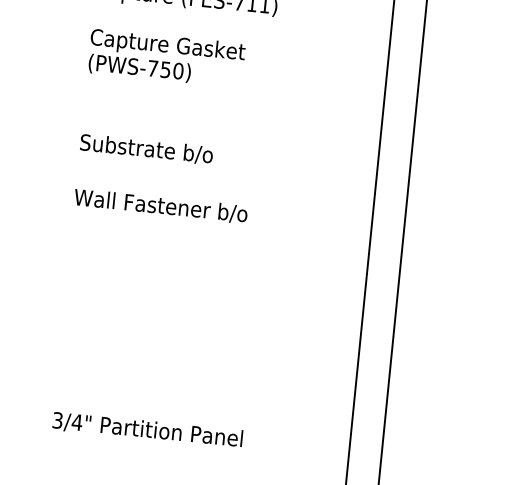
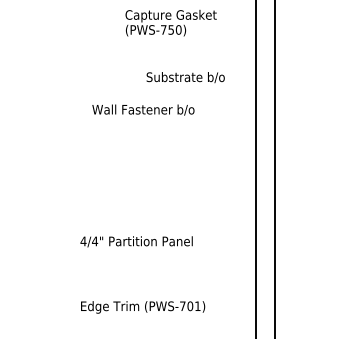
text: (165, 58) -> (170, 23), moved
text: (146, 149) -> (185, 77), moved
text: (161, 205) -> (143, 109), moved
text: (57, 420) -> (83, 241), 3/4" -> 4/4"

